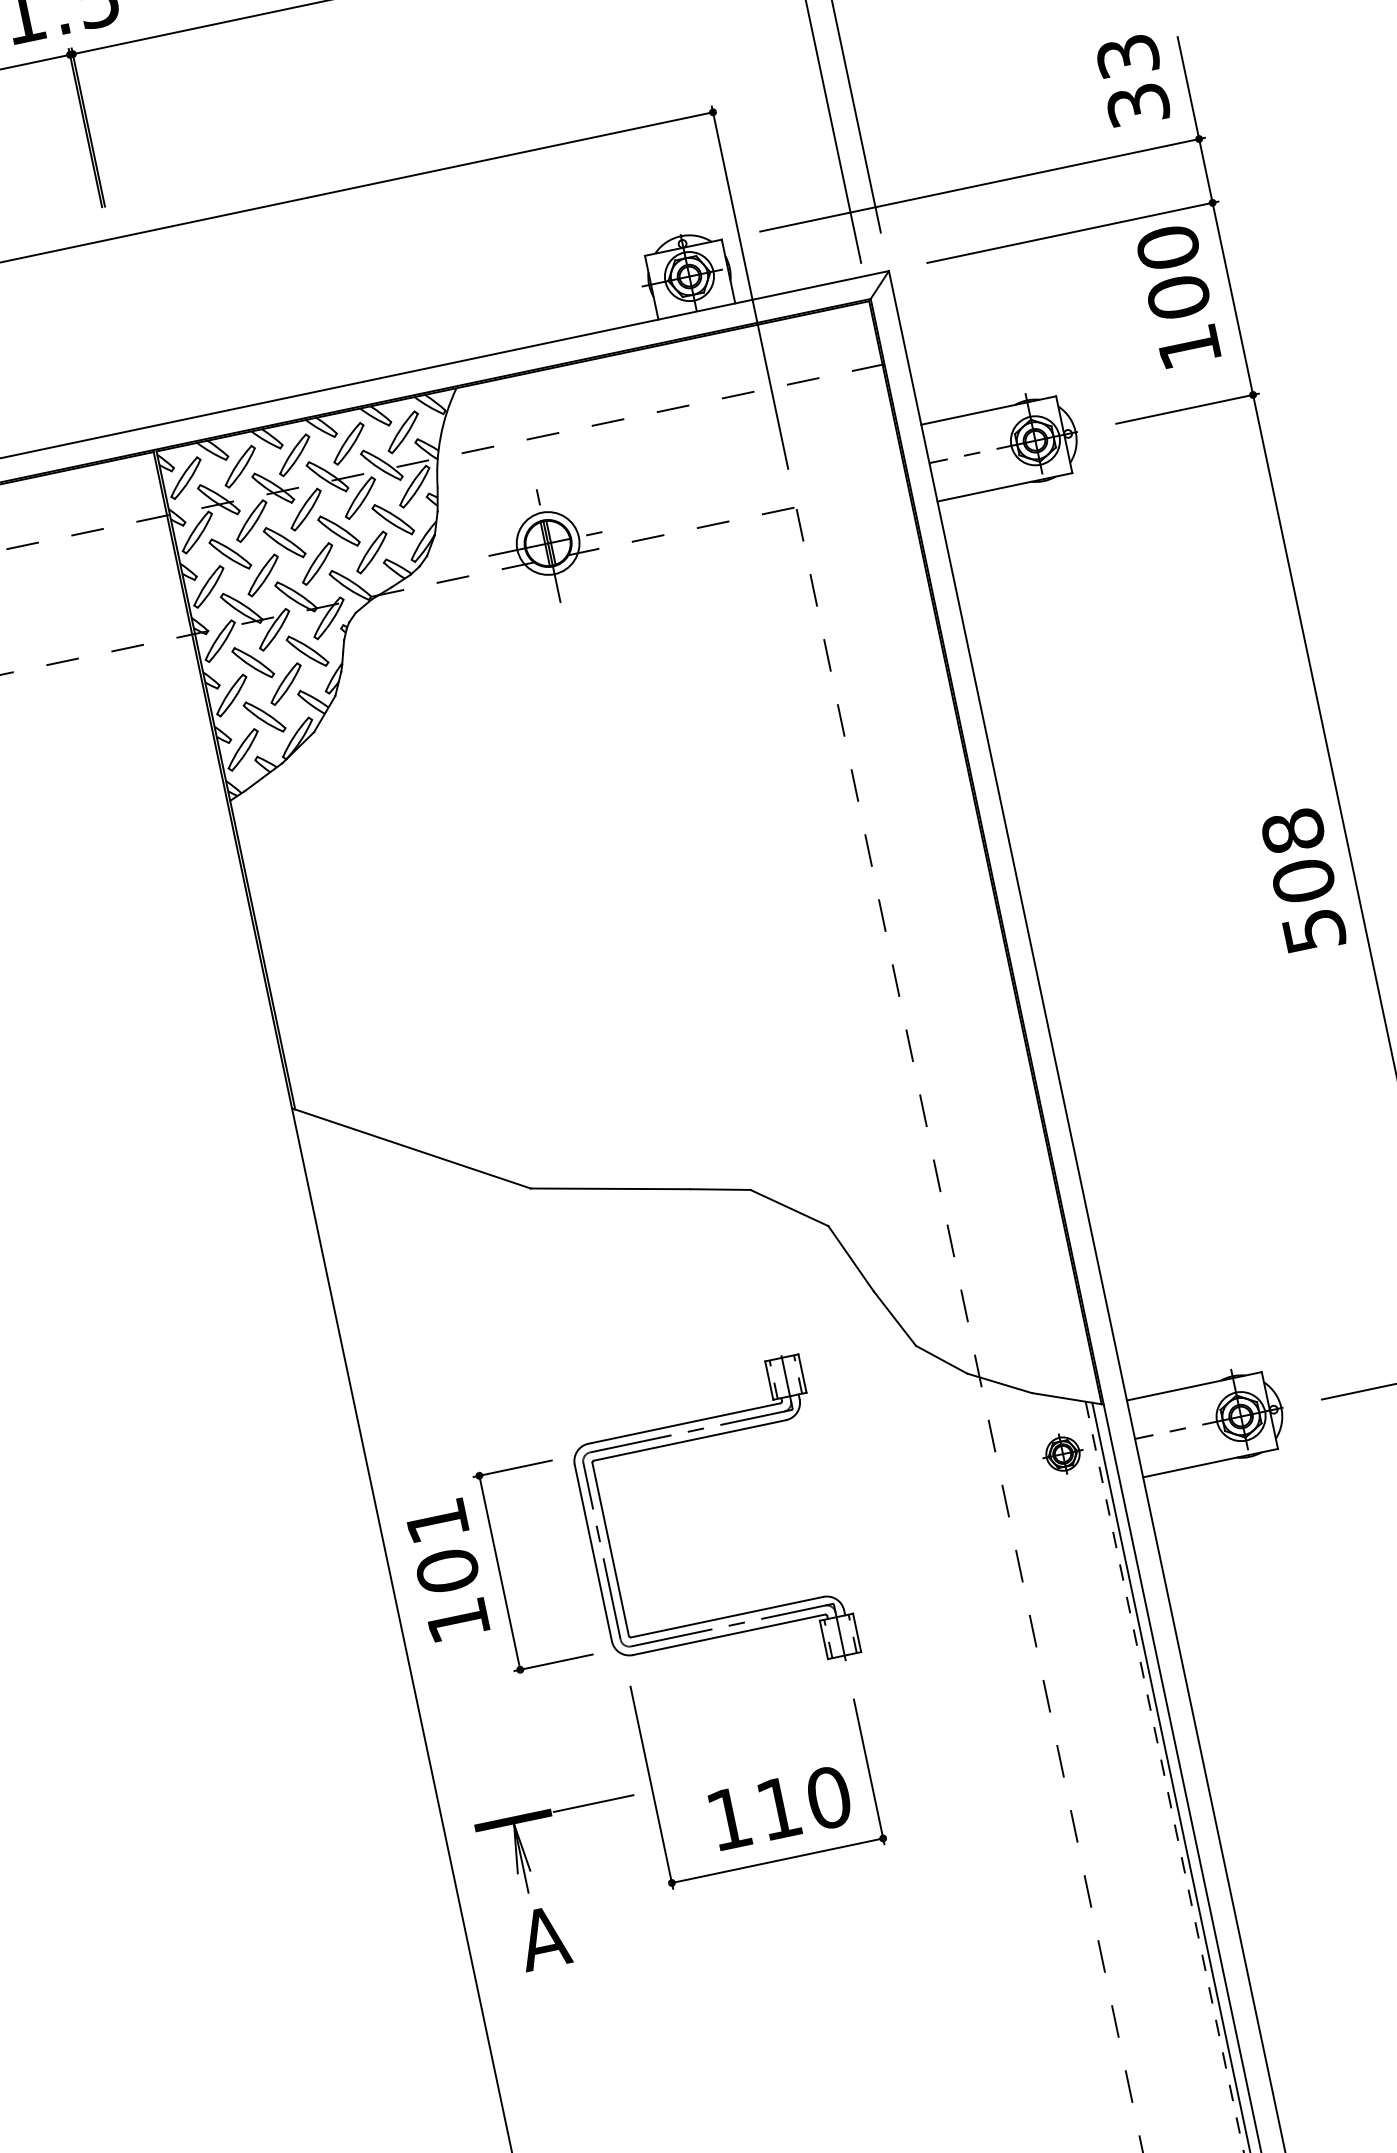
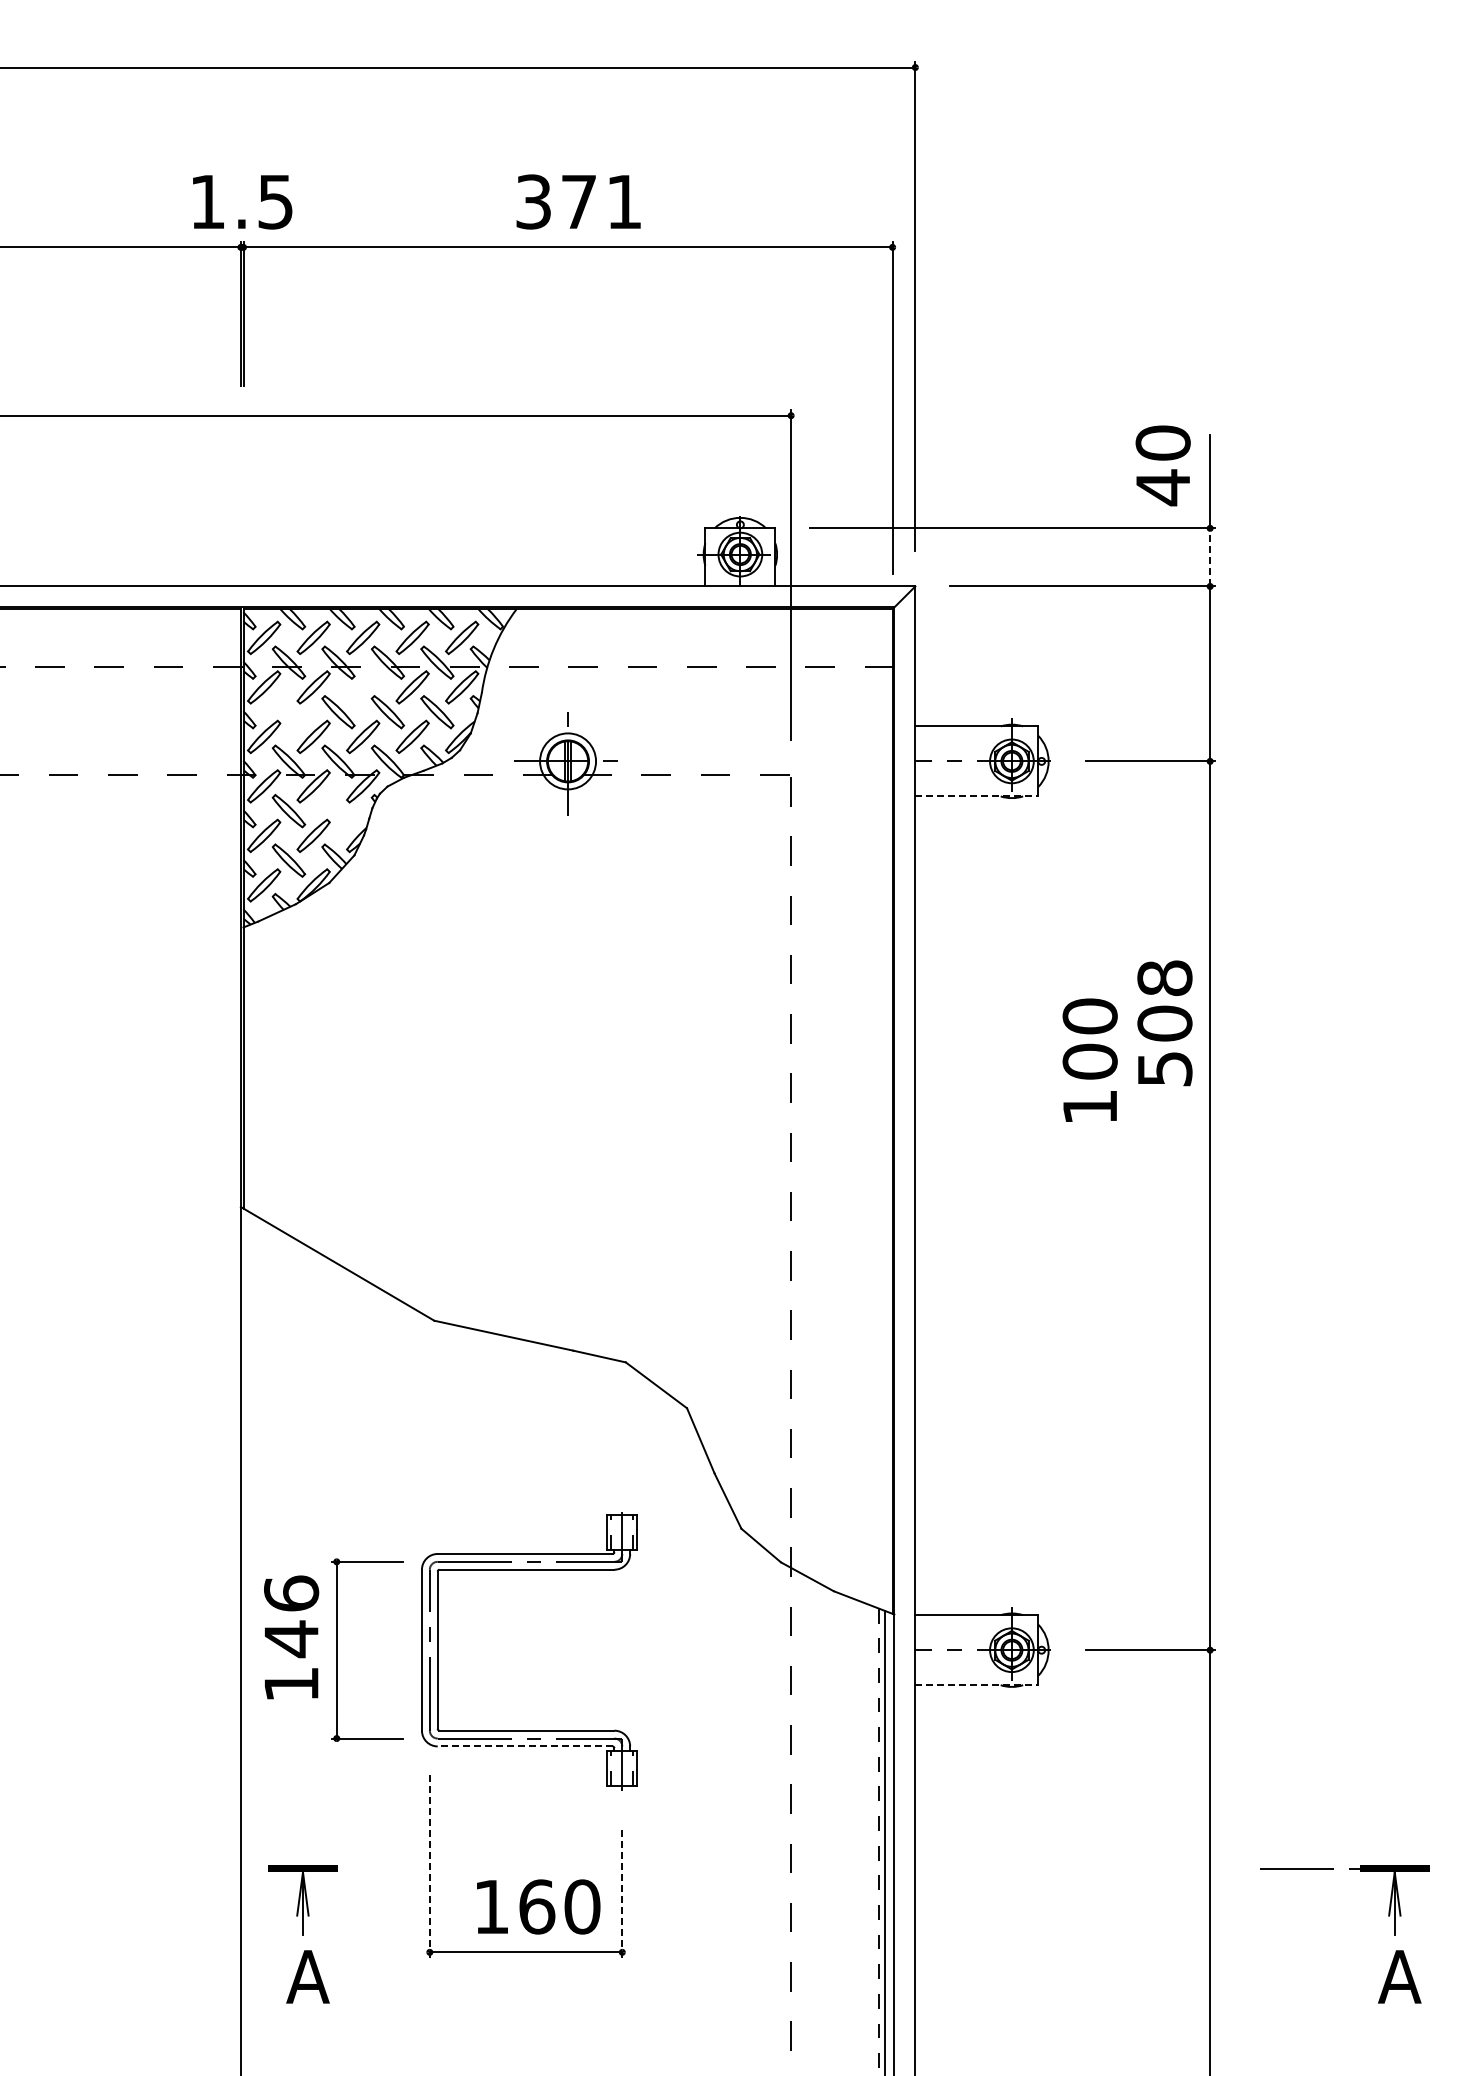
text: (1132, 81) -> (1162, 465), 33 -> 40
line: (1206, 169) -> (1210, 556), solid -> dashed
text: (1177, 295) -> (1089, 1059), moved
line: (1005, 487) -> (977, 796), solid -> dashed
part: (306, 509) -> (363, 687), removed
part: (229, 554) -> (288, 712), removed
part: (307, 651) -> (338, 811), removed
text: (1303, 880) -> (1164, 1023), moved
part: (1062, 1453) -> (849, 1649), removed
line: (1211, 1463) -> (977, 1685), solid -> dashed
text: (442, 1546) -> (291, 1616), 101 -> 146
line: (728, 1635) -> (524, 1746), solid -> dashed
line: (869, 1771) -> (622, 1891), solid -> dashed
line: (651, 1787) -> (429, 1865), solid -> dashed
line: (592, 1803) -> (375, 1868), removed
text: (779, 1807) -> (537, 1906), 110 -> 160

